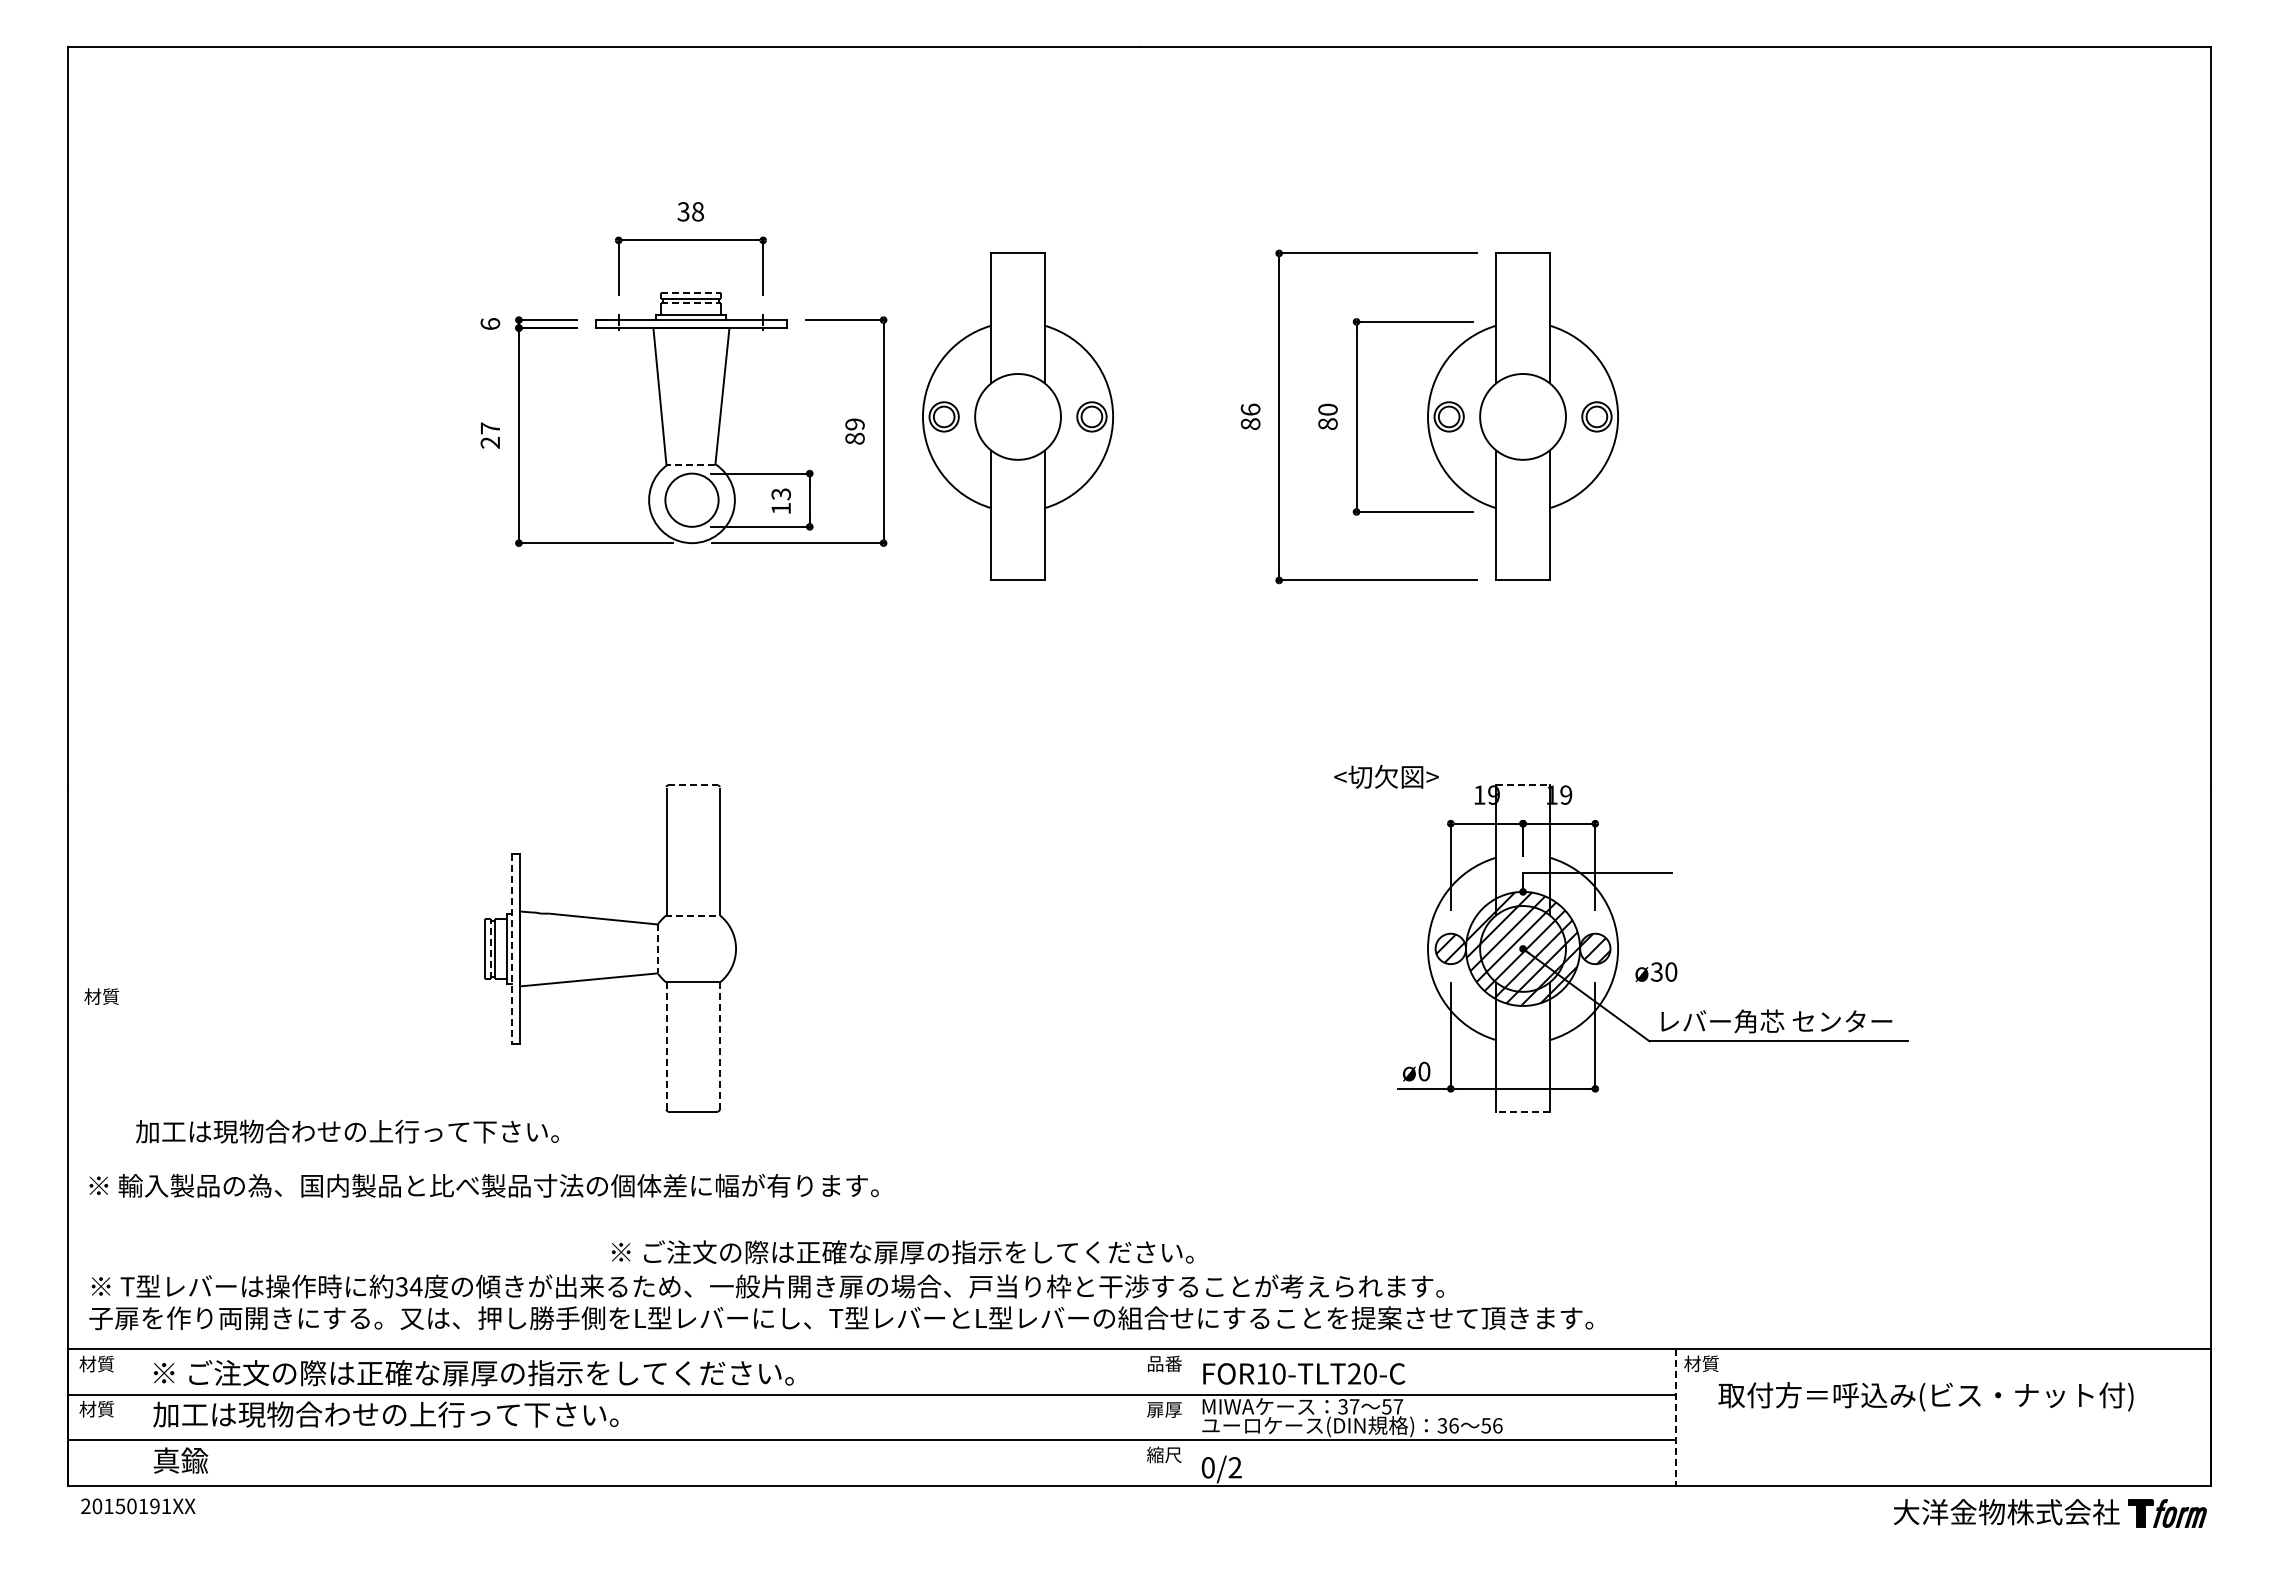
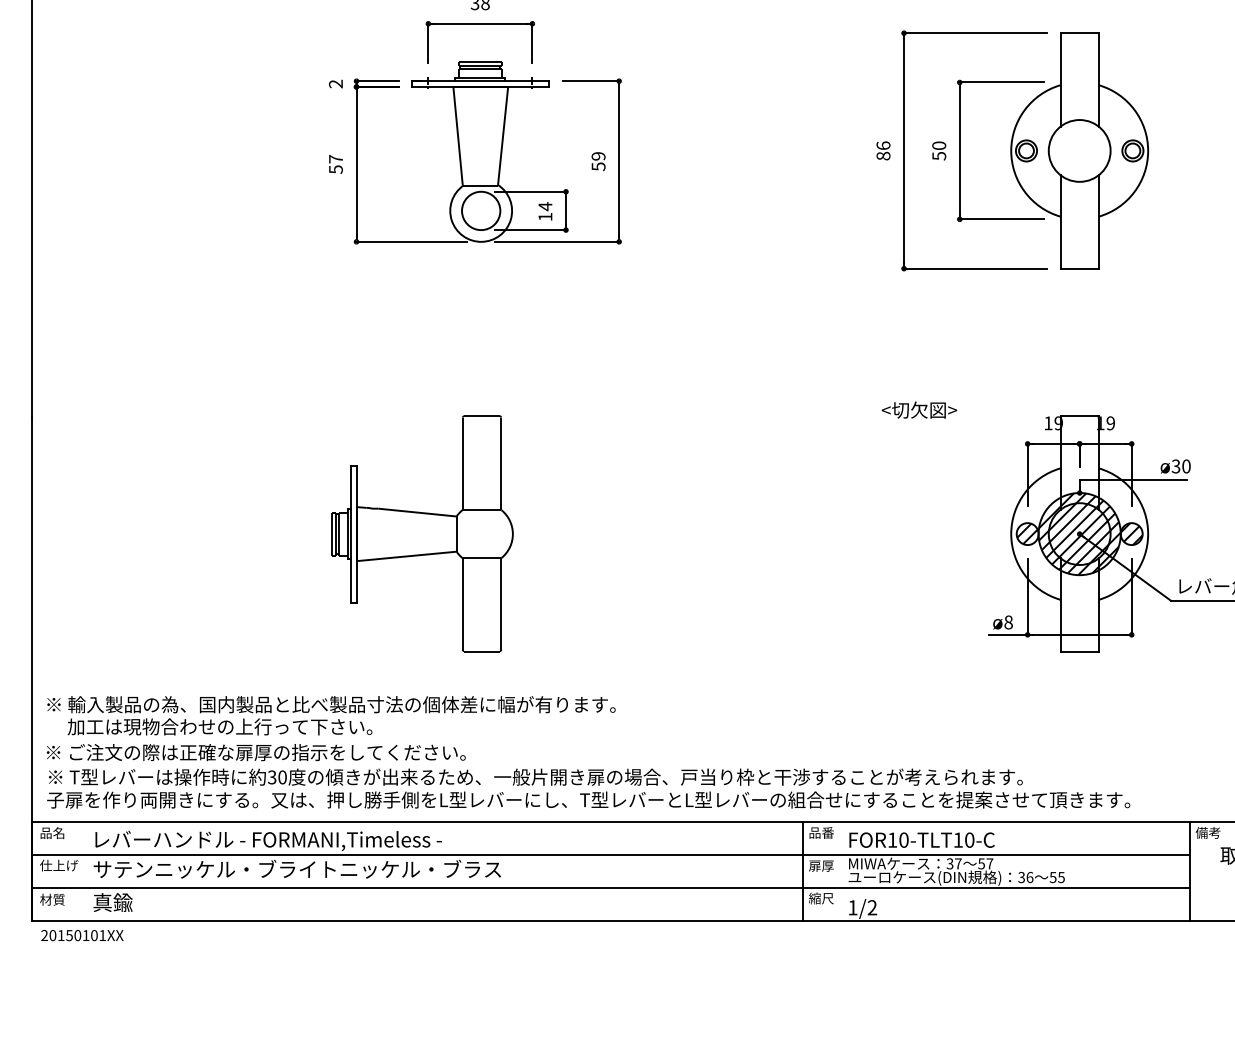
line: (690, 293) -> (480, 62), dashed -> solid
line: (690, 303) -> (480, 69), dashed -> solid
text: (490, 324) -> (336, 84), 6 -> 2
part: (1017, 416) -> (715, 150), removed
text: (1327, 424) -> (938, 156), 80 -> 50
text: (854, 438) -> (598, 166), 89 -> 59
text: (490, 442) -> (336, 169), 27 -> 57
line: (690, 464) -> (480, 185), dashed -> solid
text: (781, 493) -> (545, 206), 13 -> 14
text: (1386, 776) -> (919, 409), moved
line: (692, 785) -> (481, 416), dashed -> solid
line: (1523, 785) -> (1080, 416), dashed -> solid
line: (693, 915) -> (482, 510), dashed -> solid
line: (490, 948) -> (336, 533), dashed -> solid
line: (511, 949) -> (351, 534), dashed -> solid
line: (657, 949) -> (456, 534), dashed -> solid
text: (1656, 971) -> (1175, 466), moved
text: (101, 996) -> (52, 899), moved
line: (666, 1046) -> (462, 604), dashed -> solid
line: (719, 1046) -> (500, 604), dashed -> solid
text: (1424, 1071) -> (1008, 622), ø0 -> ø8
line: (1523, 1112) -> (1080, 651), dashed -> solid
text: (347, 1131) -> (220, 726), moved
text: (902, 1252) -> (256, 752), moved
text: (415, 1286) -> (282, 777), 34 -> 30
text: (96, 1363) -> (52, 832), 材質 -> 品名
text: (1701, 1363) -> (1208, 832), 材質 -> 備考
text: (1354, 1373) -> (958, 839), FOR10-TLT20-C -> FOR10-TLT10-C
text: (473, 1374) -> (323, 840), ※ ご注文の際は正確な扉厚の指示をしてください。 -> レバーハンドル - FORMANI,Timeless -
text: (105, 1408) -> (58, 865), 材質 -> 仕上げ
text: (436, 1414) -> (297, 869), 加工は現物合わせの上行って下さい。 -> サテンニッケル・ブライトニッケル・ブラス
line: (1139, 1417) -> (803, 871), added
line: (1675, 1418) -> (1189, 872), dashed -> solid
text: (1497, 1425) -> (1061, 877), 56 -> 55
text: (1207, 1467) -> (852, 907), 0/2 -> 1/2
text: (154, 1506) -> (94, 935), 20150191XX -> 20150101XX

